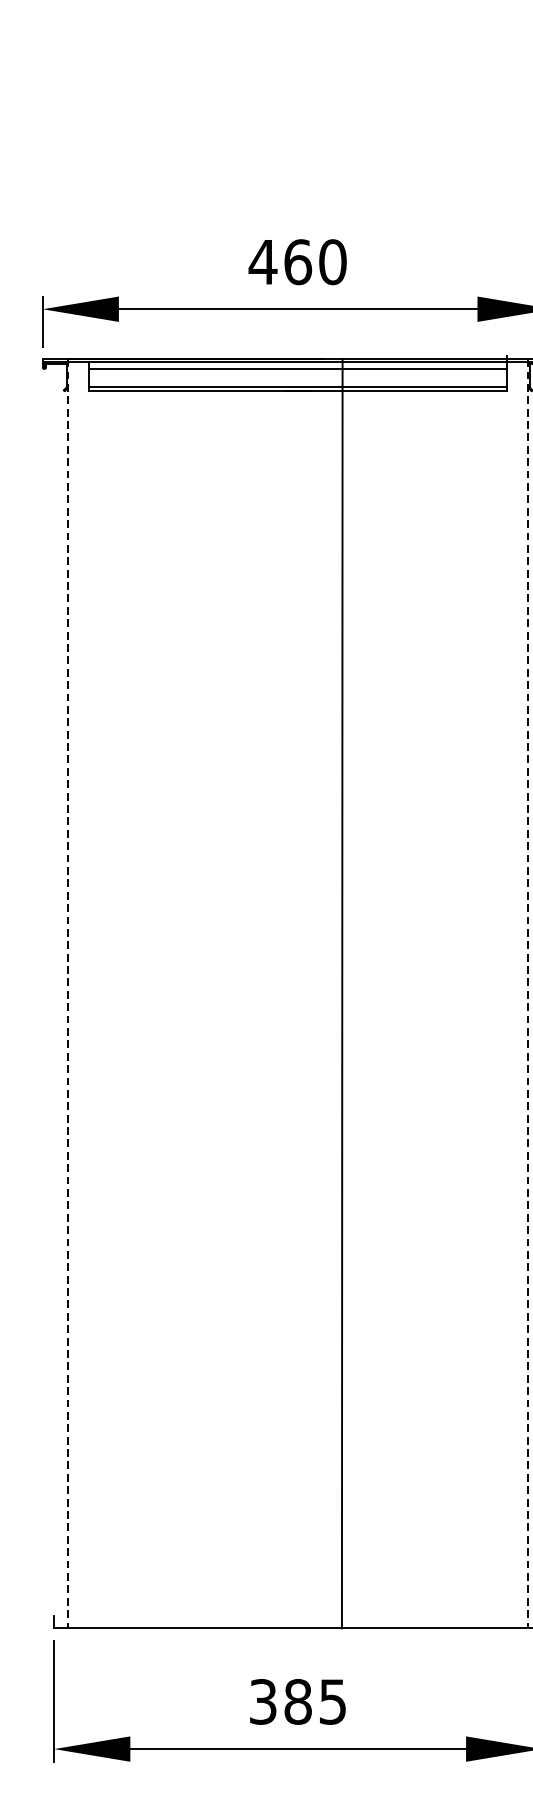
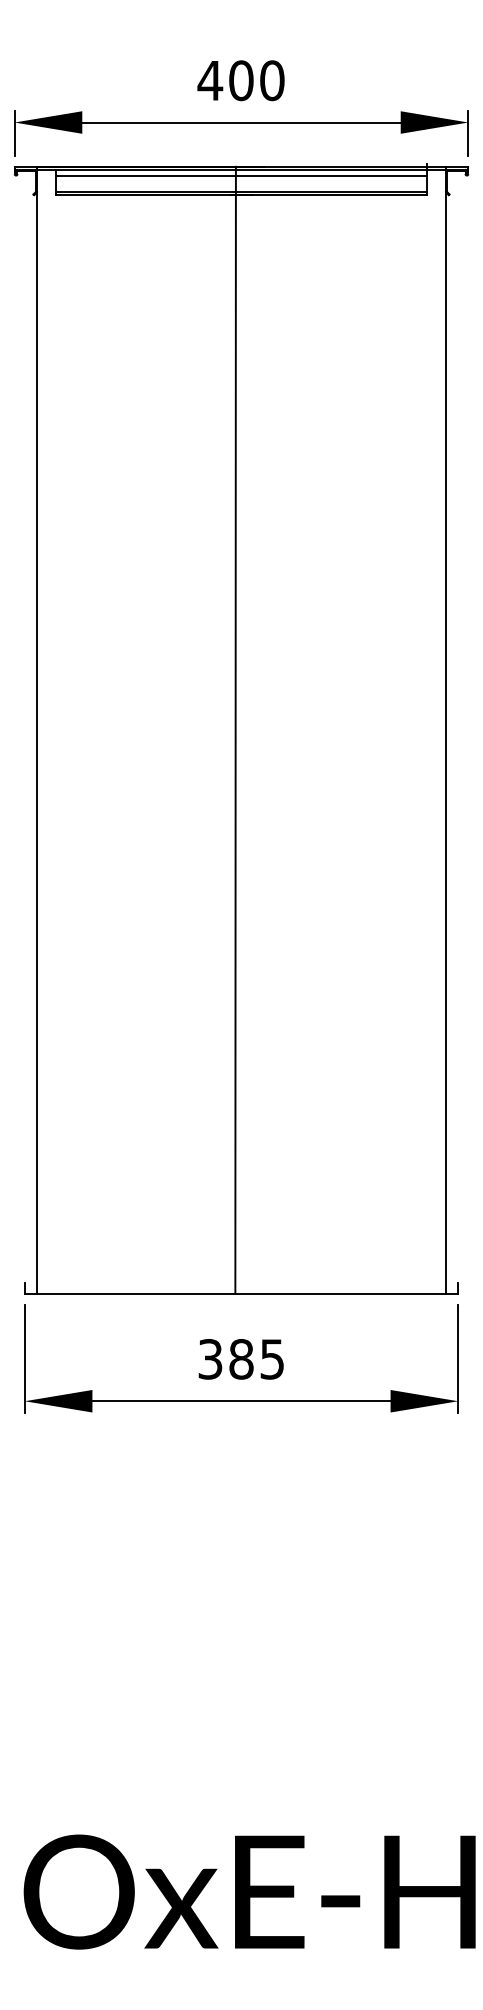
text: (298, 261) -> (241, 80), 460 -> 400
line: (68, 993) -> (37, 730), dashed -> solid
line: (342, 993) -> (235, 730), moved
line: (527, 993) -> (445, 730), dashed -> solid

